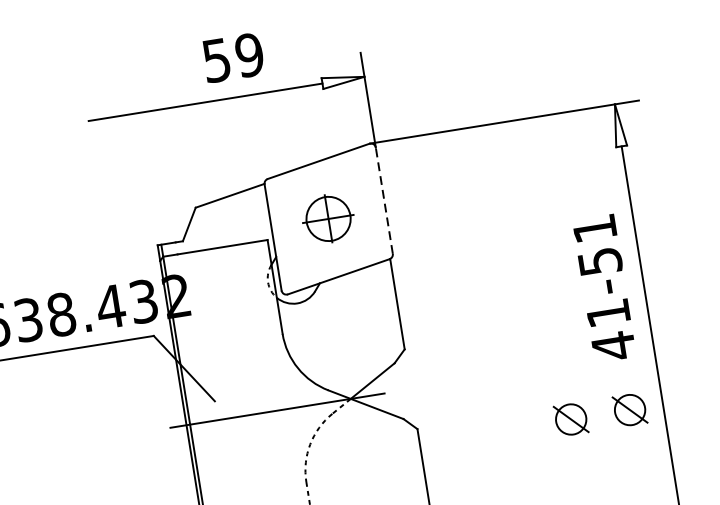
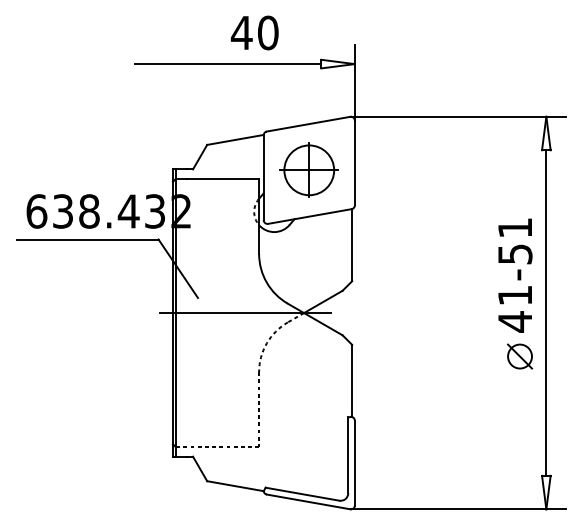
text: (232, 57) -> (254, 32), 59 -> 40
line: (383, 200) -> (354, 162), dashed -> solid
part: (327, 218) -> (308, 169), size x1.43
text: (604, 288) -> (515, 275), moved
part: (571, 419) -> (473, 356), removed

